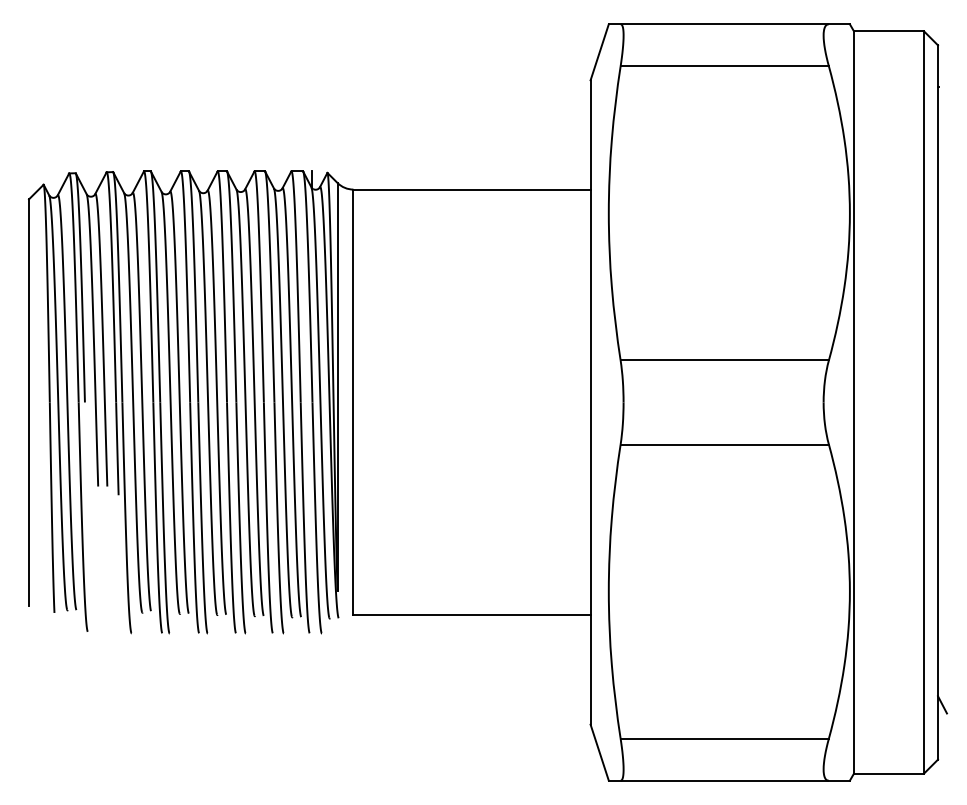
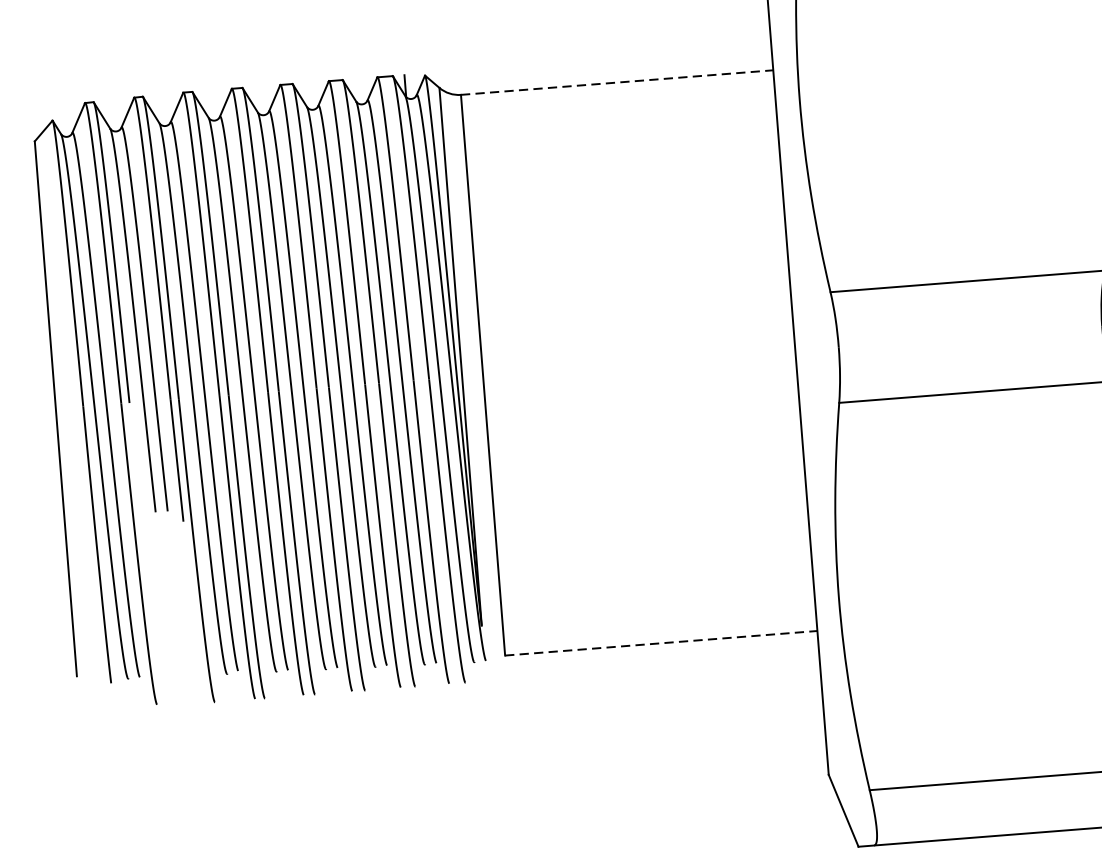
line: (472, 189) -> (617, 82), solid -> dashed
line: (472, 615) -> (661, 643), solid -> dashed

